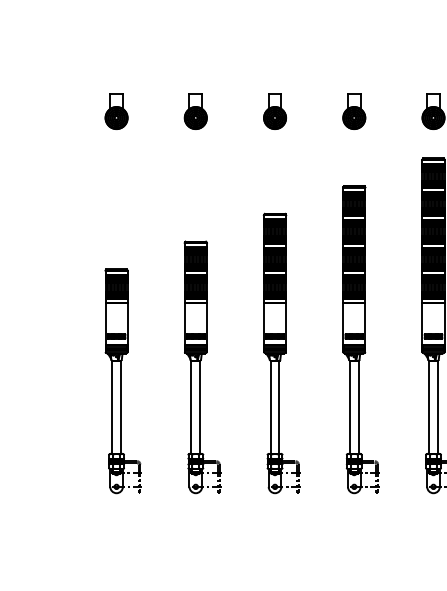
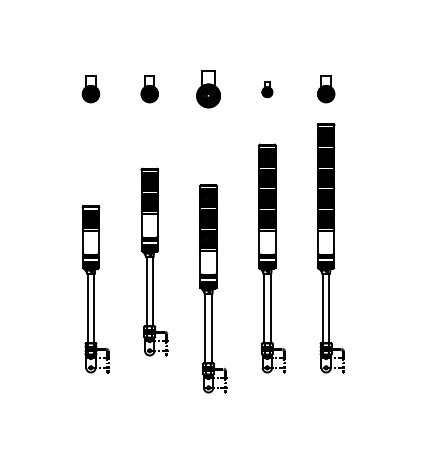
part: (274, 111) -> (208, 89), size x1.4
part: (354, 111) -> (267, 89), size x0.6
part: (281, 353) -> (213, 288), moved
part: (202, 366) -> (154, 261), moved

